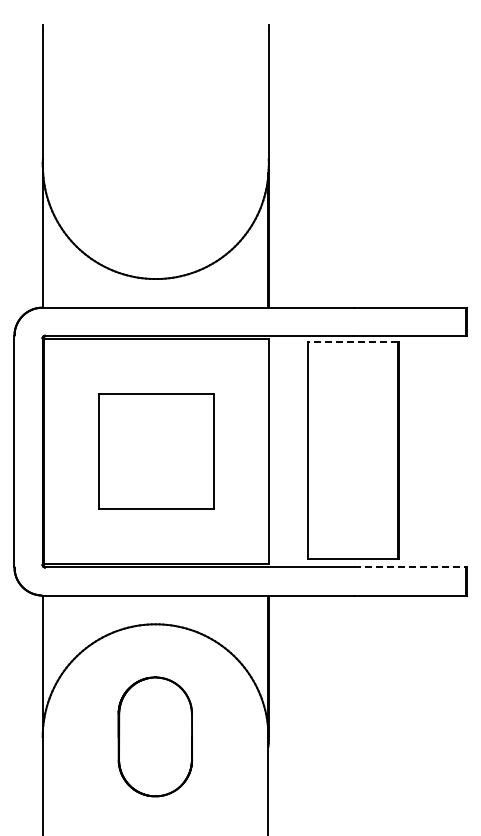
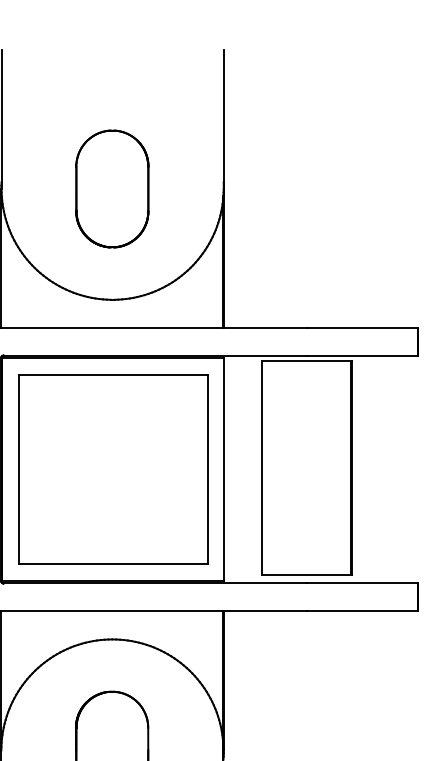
part: (155, 166) -> (112, 189), added
line: (352, 341) -> (306, 361), dashed -> solid
part: (156, 451) -> (113, 469), size x1.67
line: (410, 567) -> (363, 583), dashed -> solid

